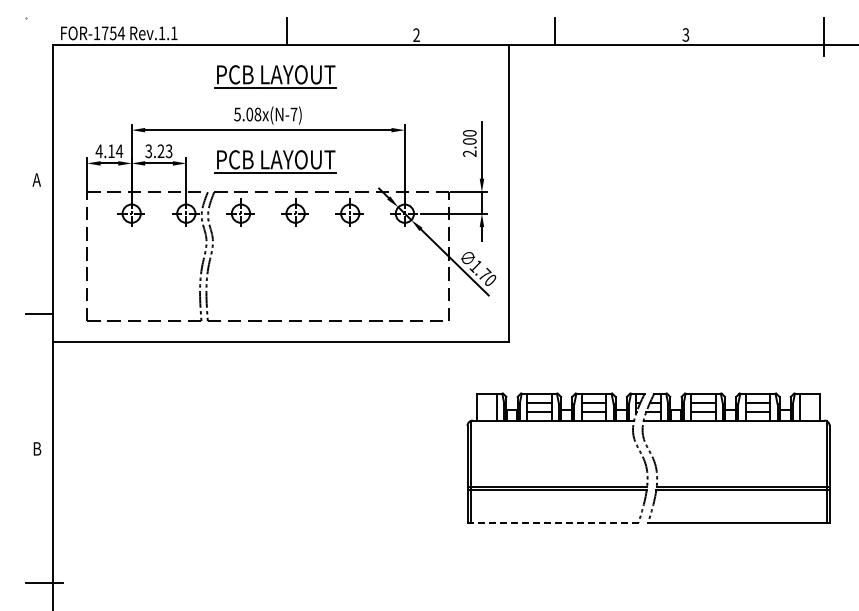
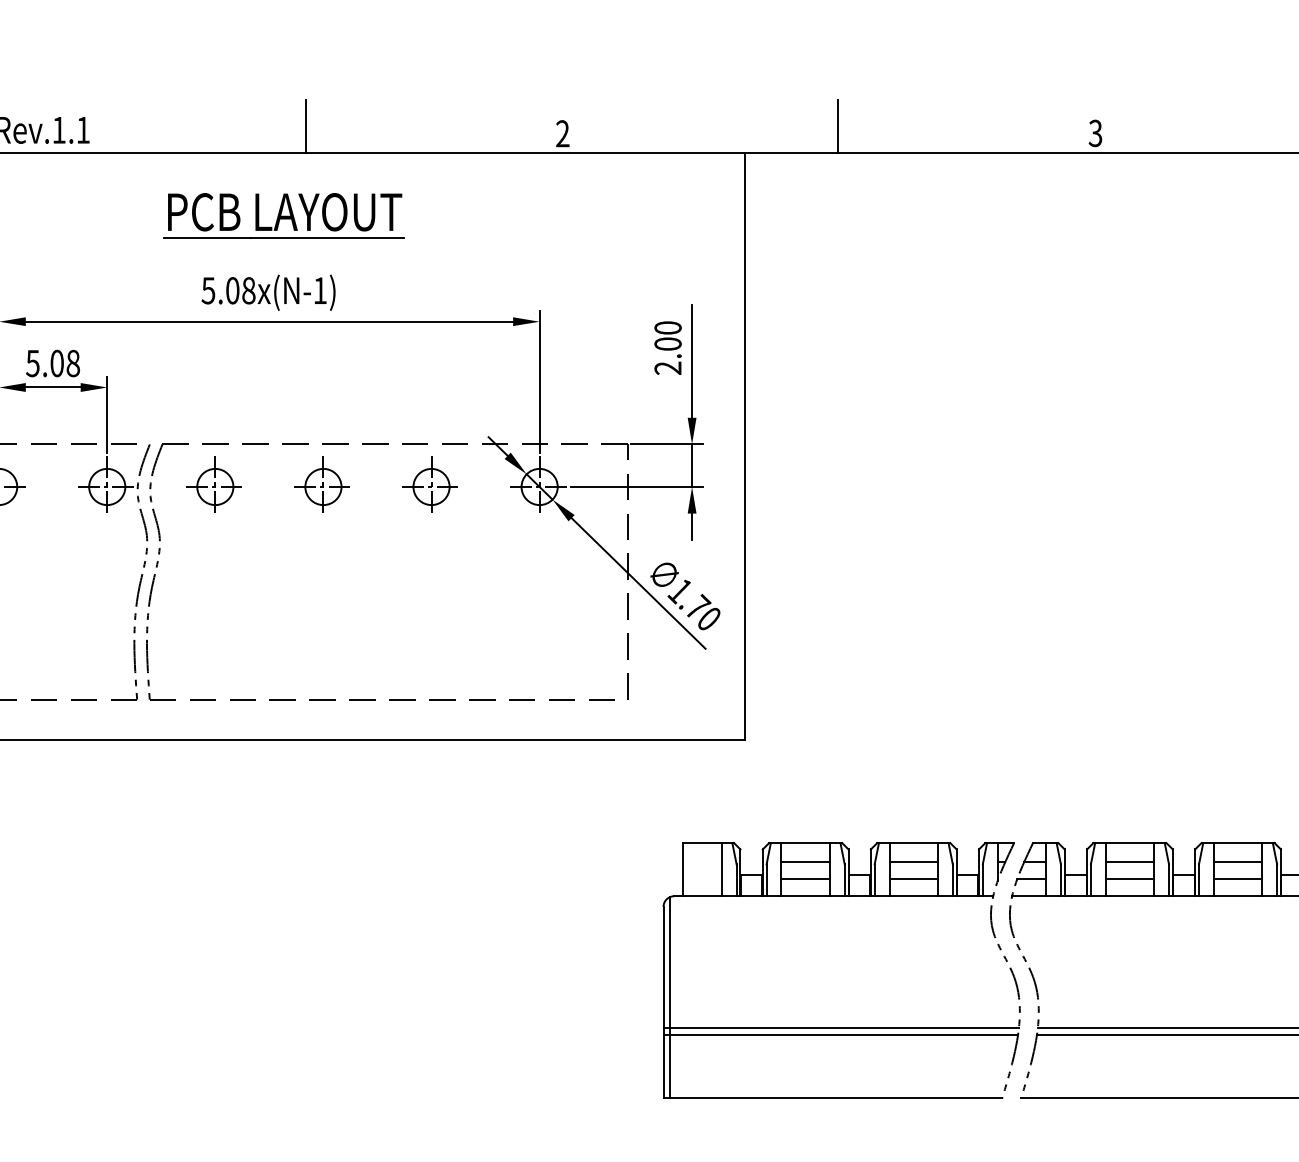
text: (293, 114) -> (319, 290), 5.08x(N-7) -> 5.08x(N-1)
text: (159, 151) -> (54, 363), 3.23 -> 5.08
part: (275, 161) -> (283, 383), removed
line: (553, 522) -> (833, 1097), dashed -> solid

